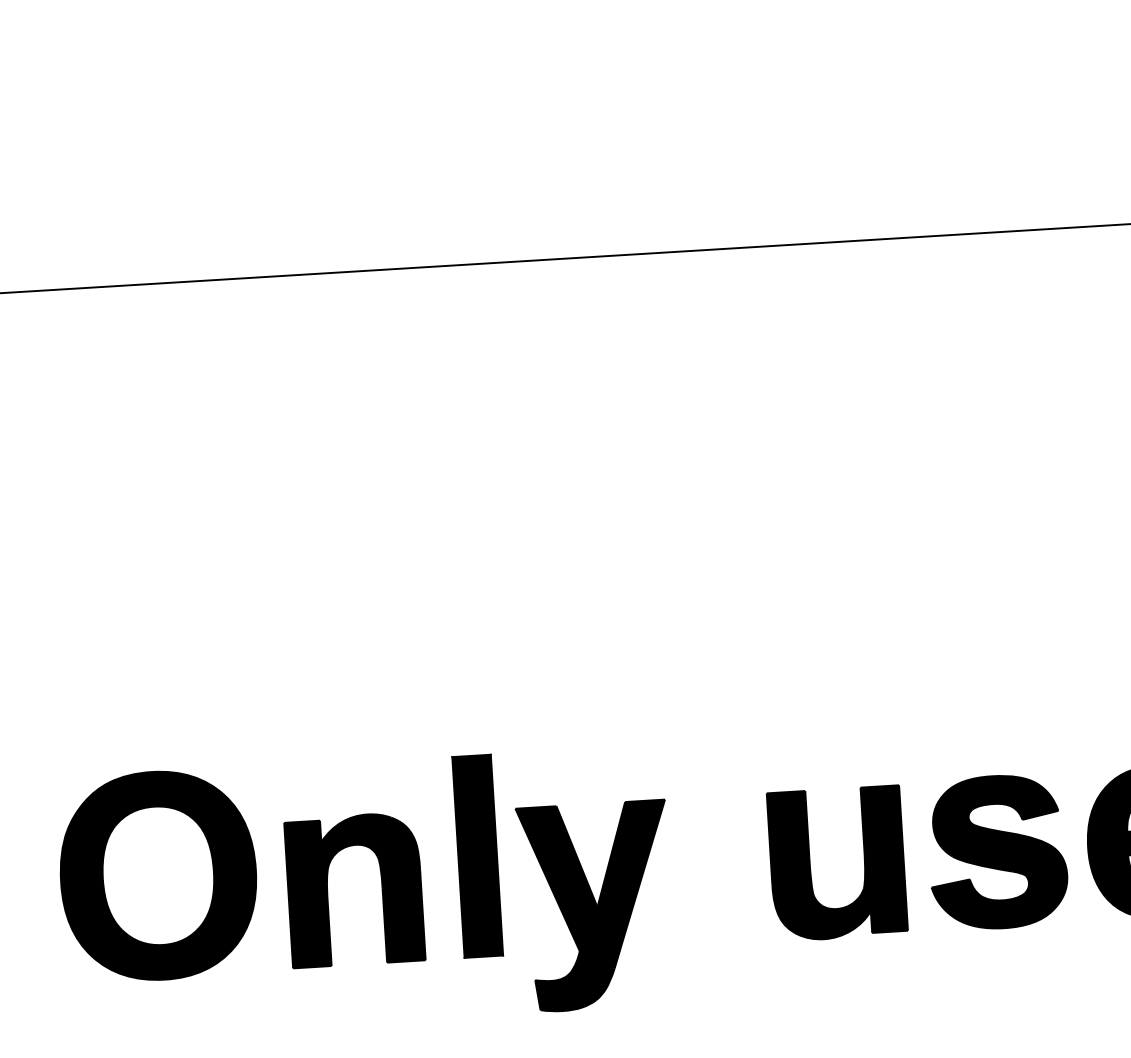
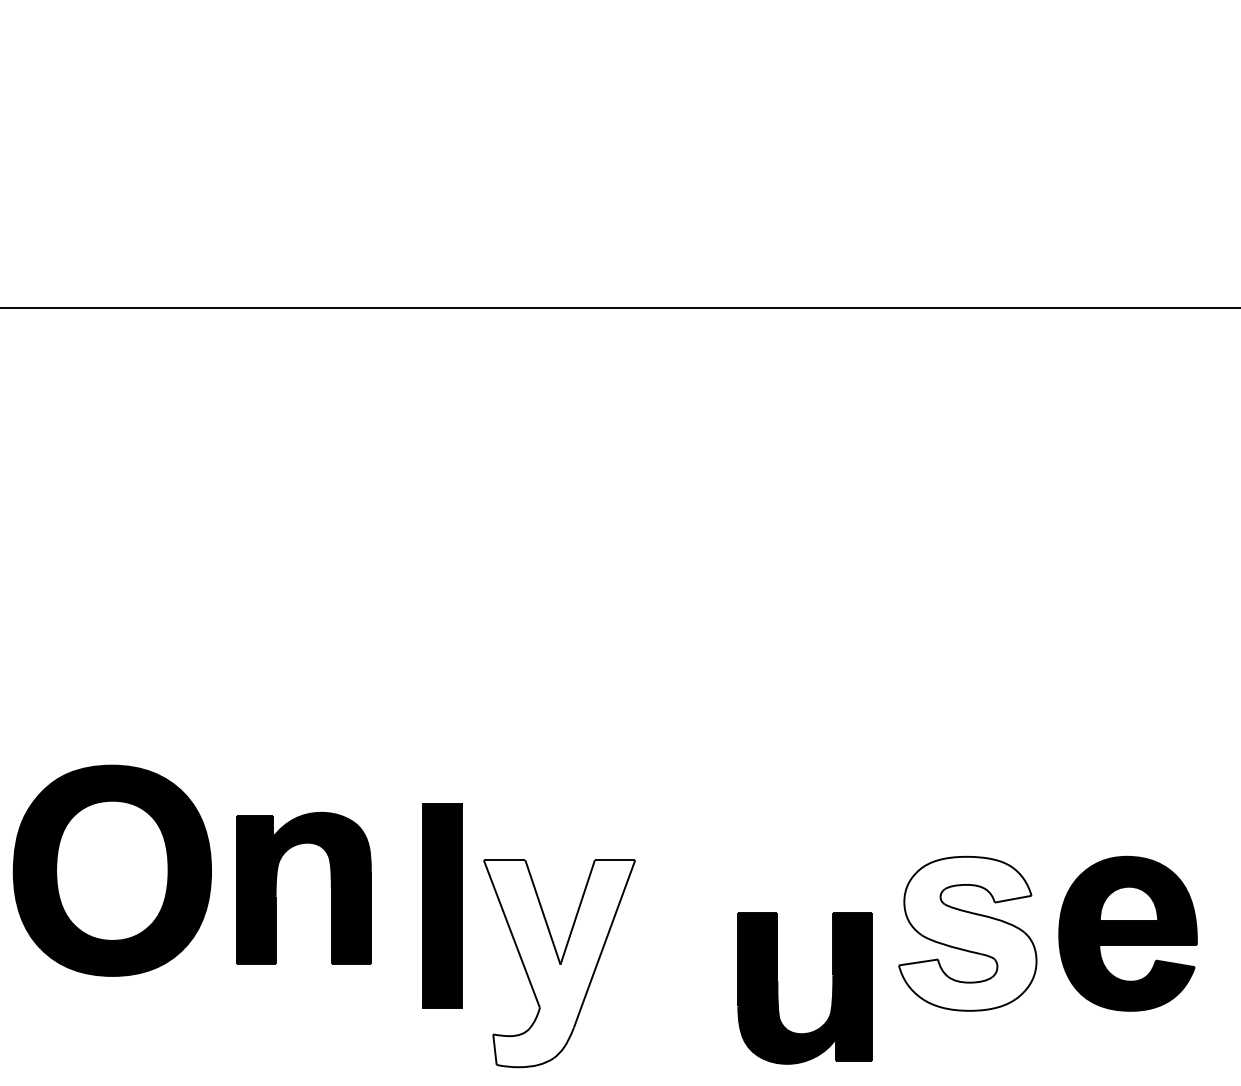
fill: (997, 851) -> (967, 933), removed
part: (810, 865) -> (778, 988), moved
part: (157, 875) -> (111, 870), moved
part: (327, 890) -> (276, 887), moved
fill: (596, 906) -> (559, 963), removed

